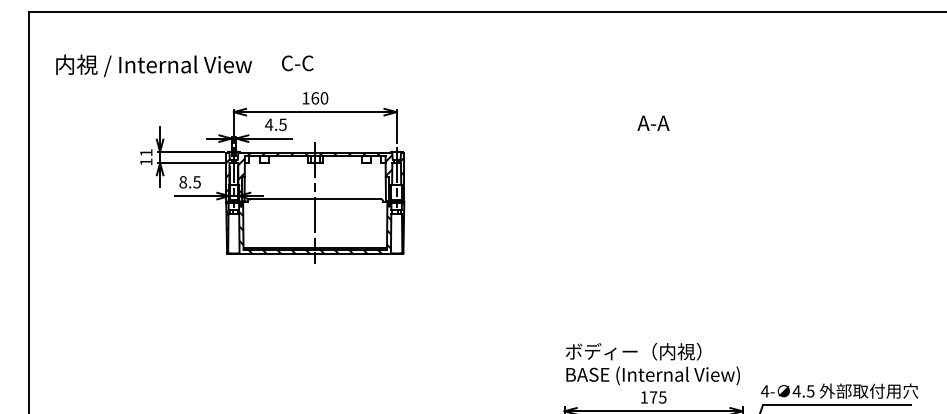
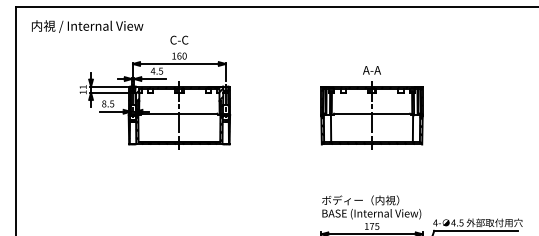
text: (297, 62) -> (179, 39), moved
text: (153, 65) -> (87, 26), moved
part: (652, 202) -> (371, 115), added

